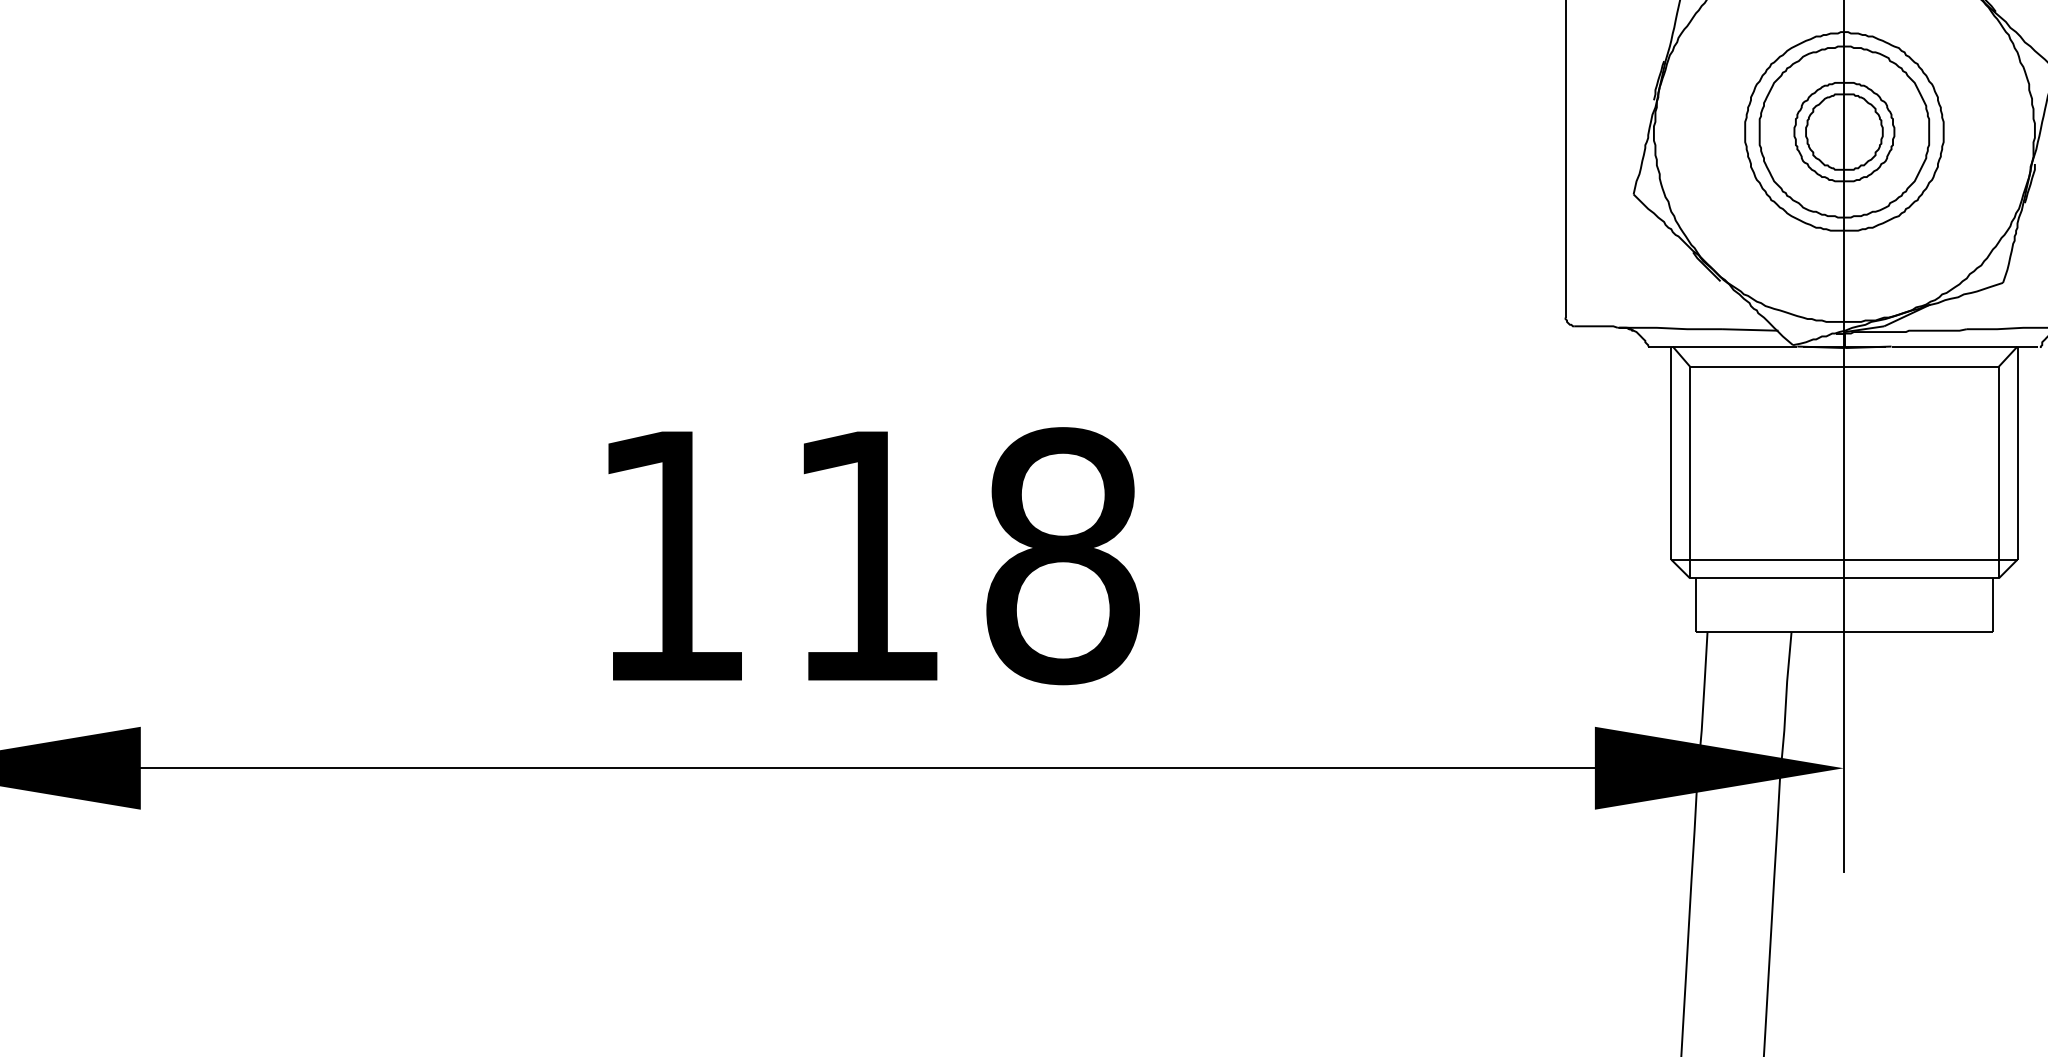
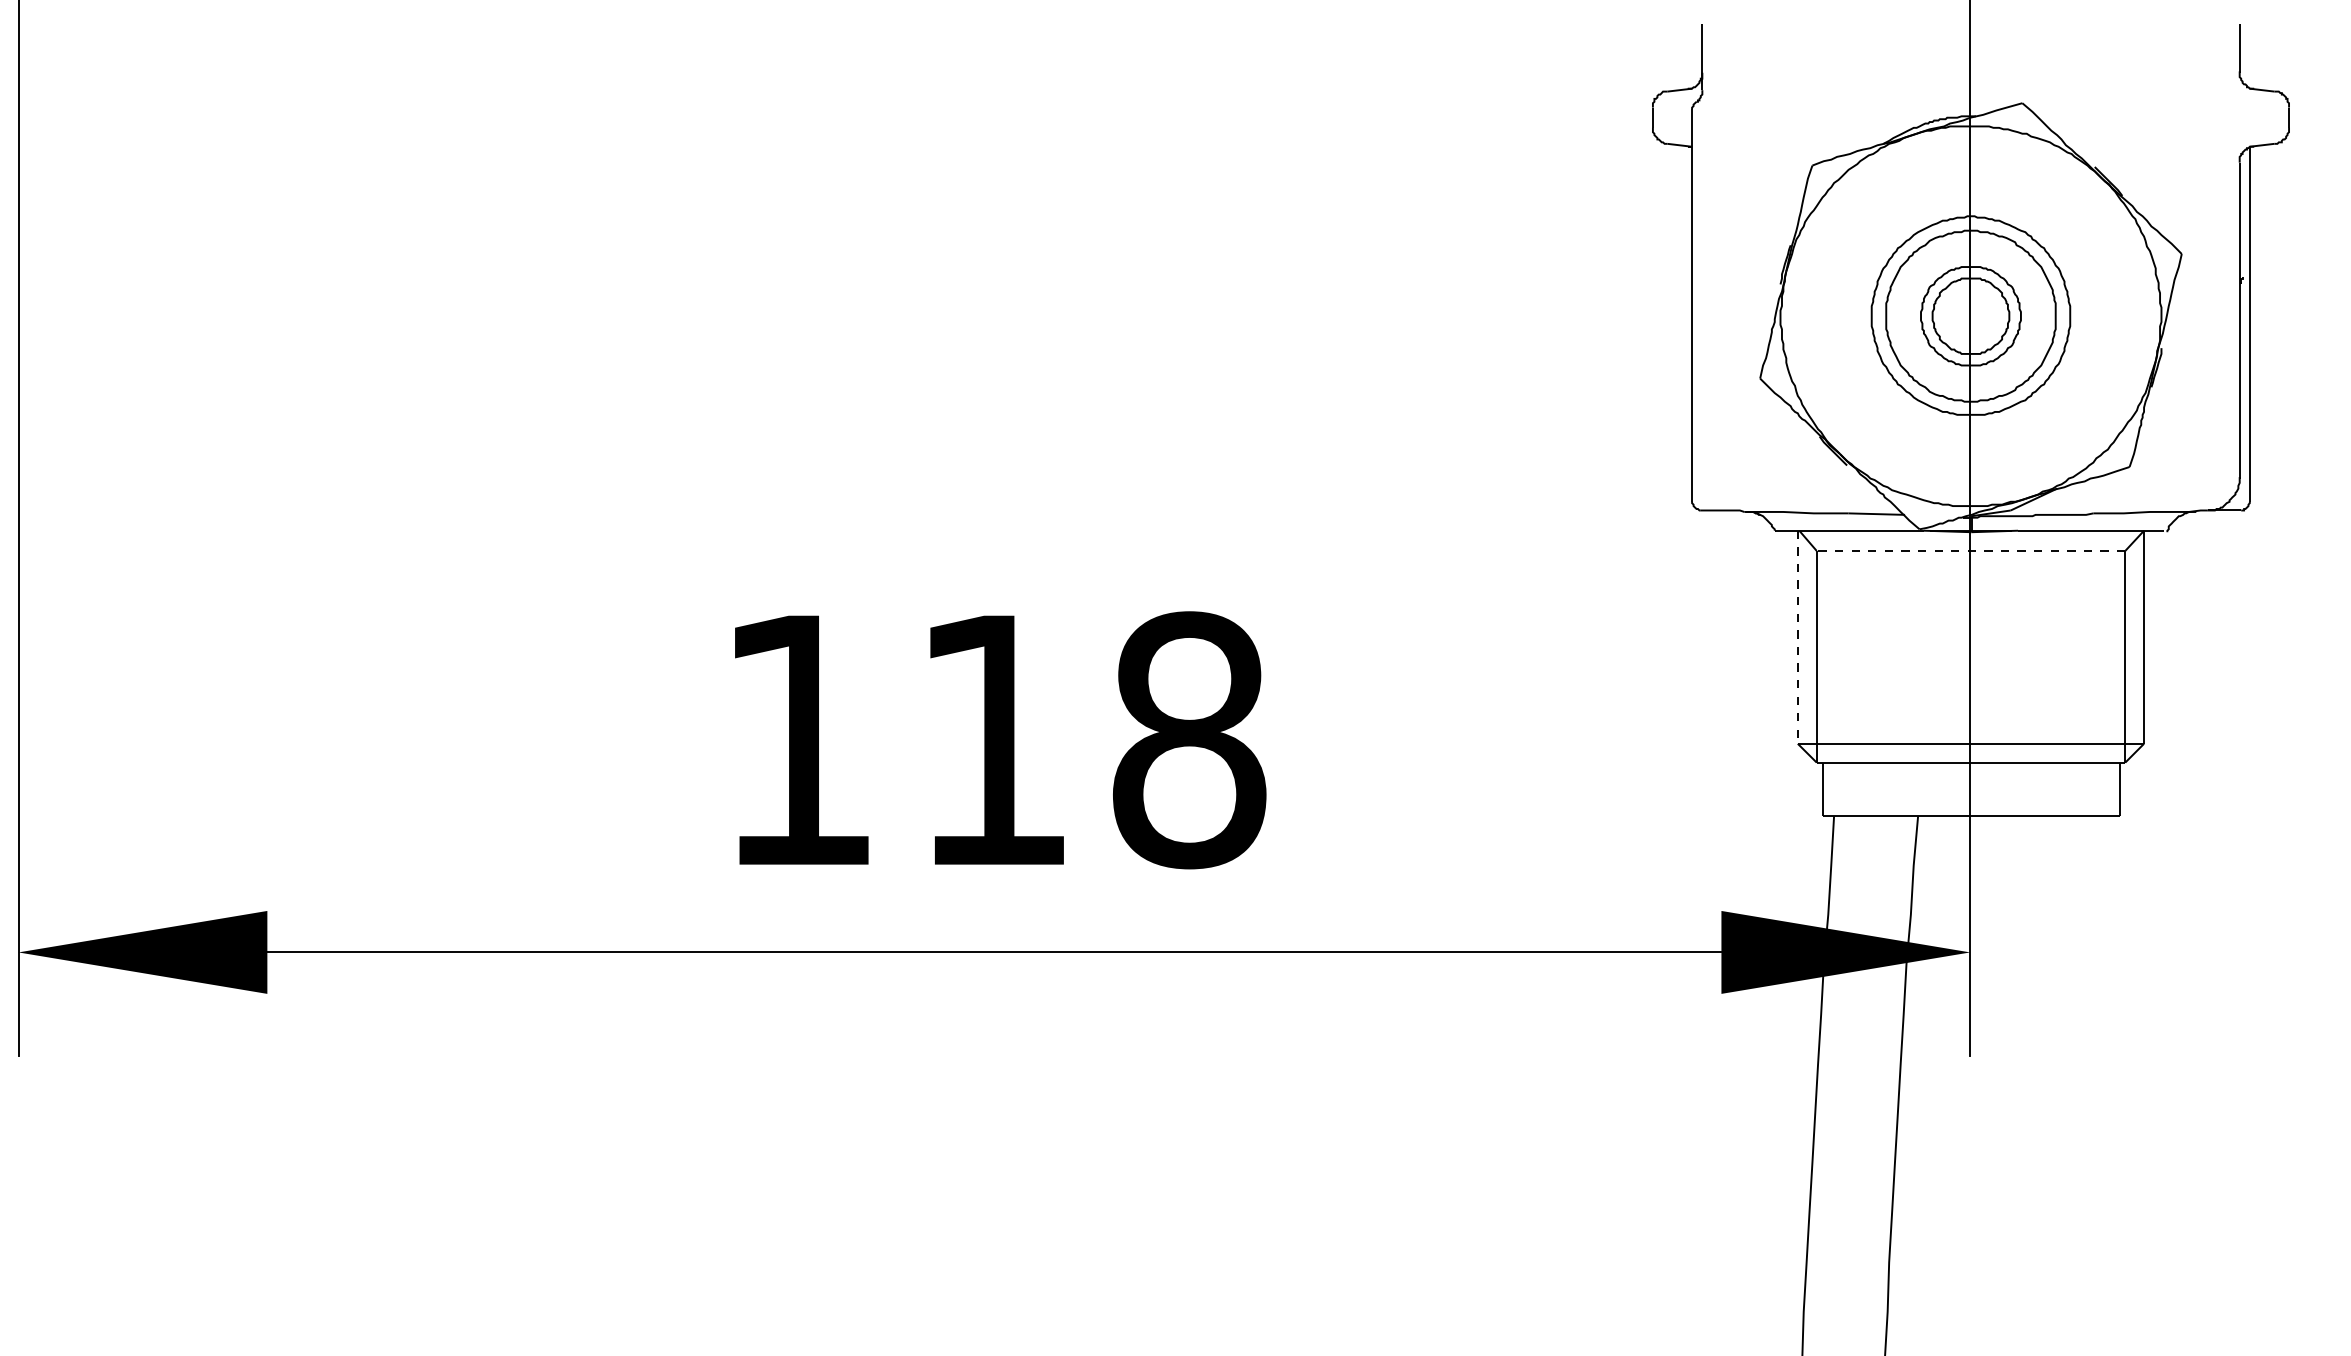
line: (1843, 366) -> (1970, 550), solid -> dashed
line: (1670, 453) -> (1797, 637), solid -> dashed

